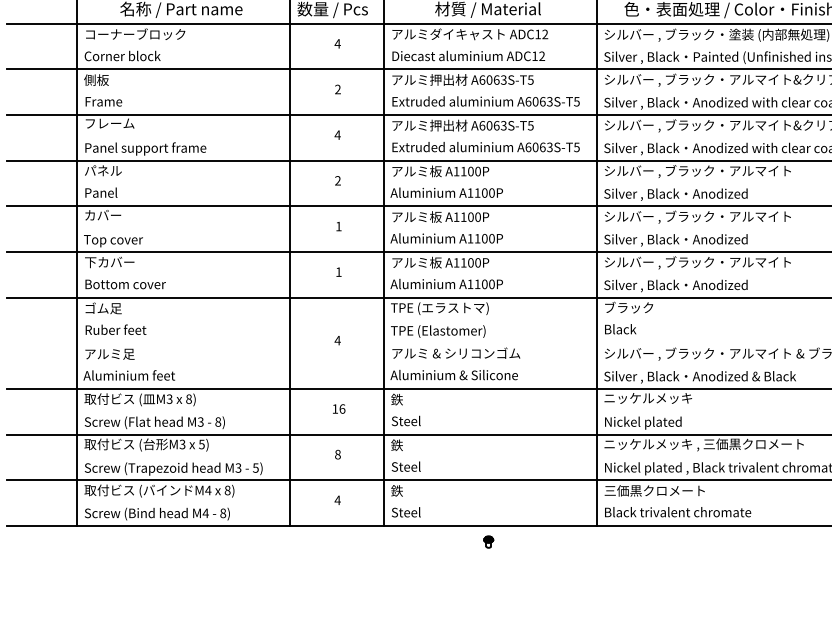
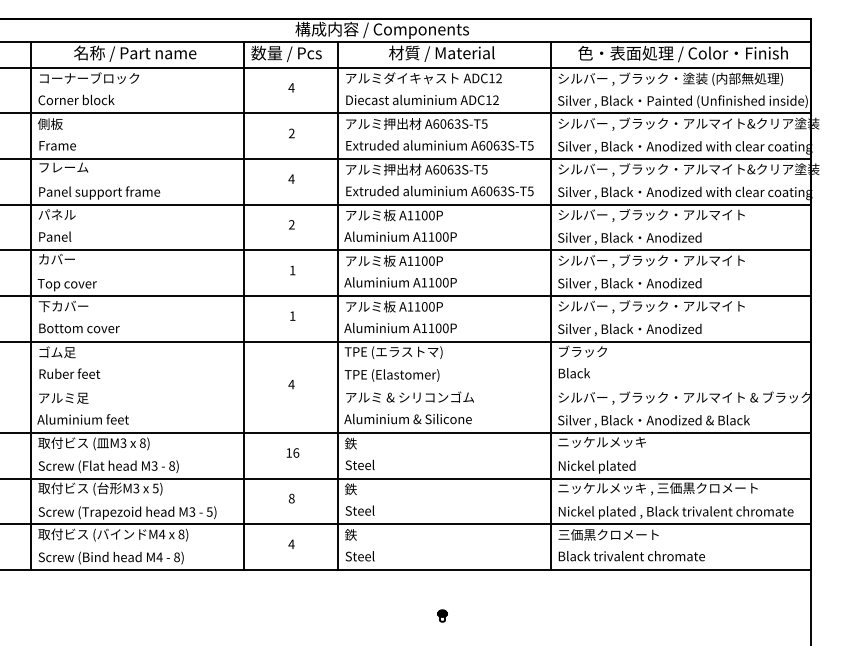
part: (488, 541) -> (442, 615), moved

